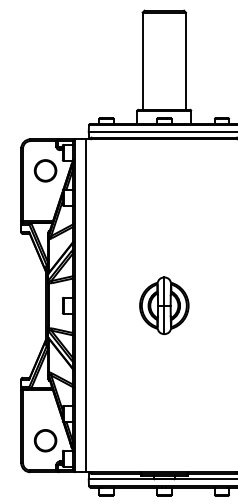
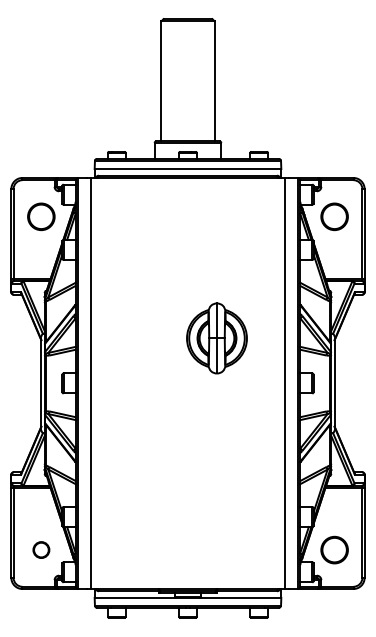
part: (163, 305) -> (216, 338), moved
part: (45, 440) -> (41, 549), size x0.6

